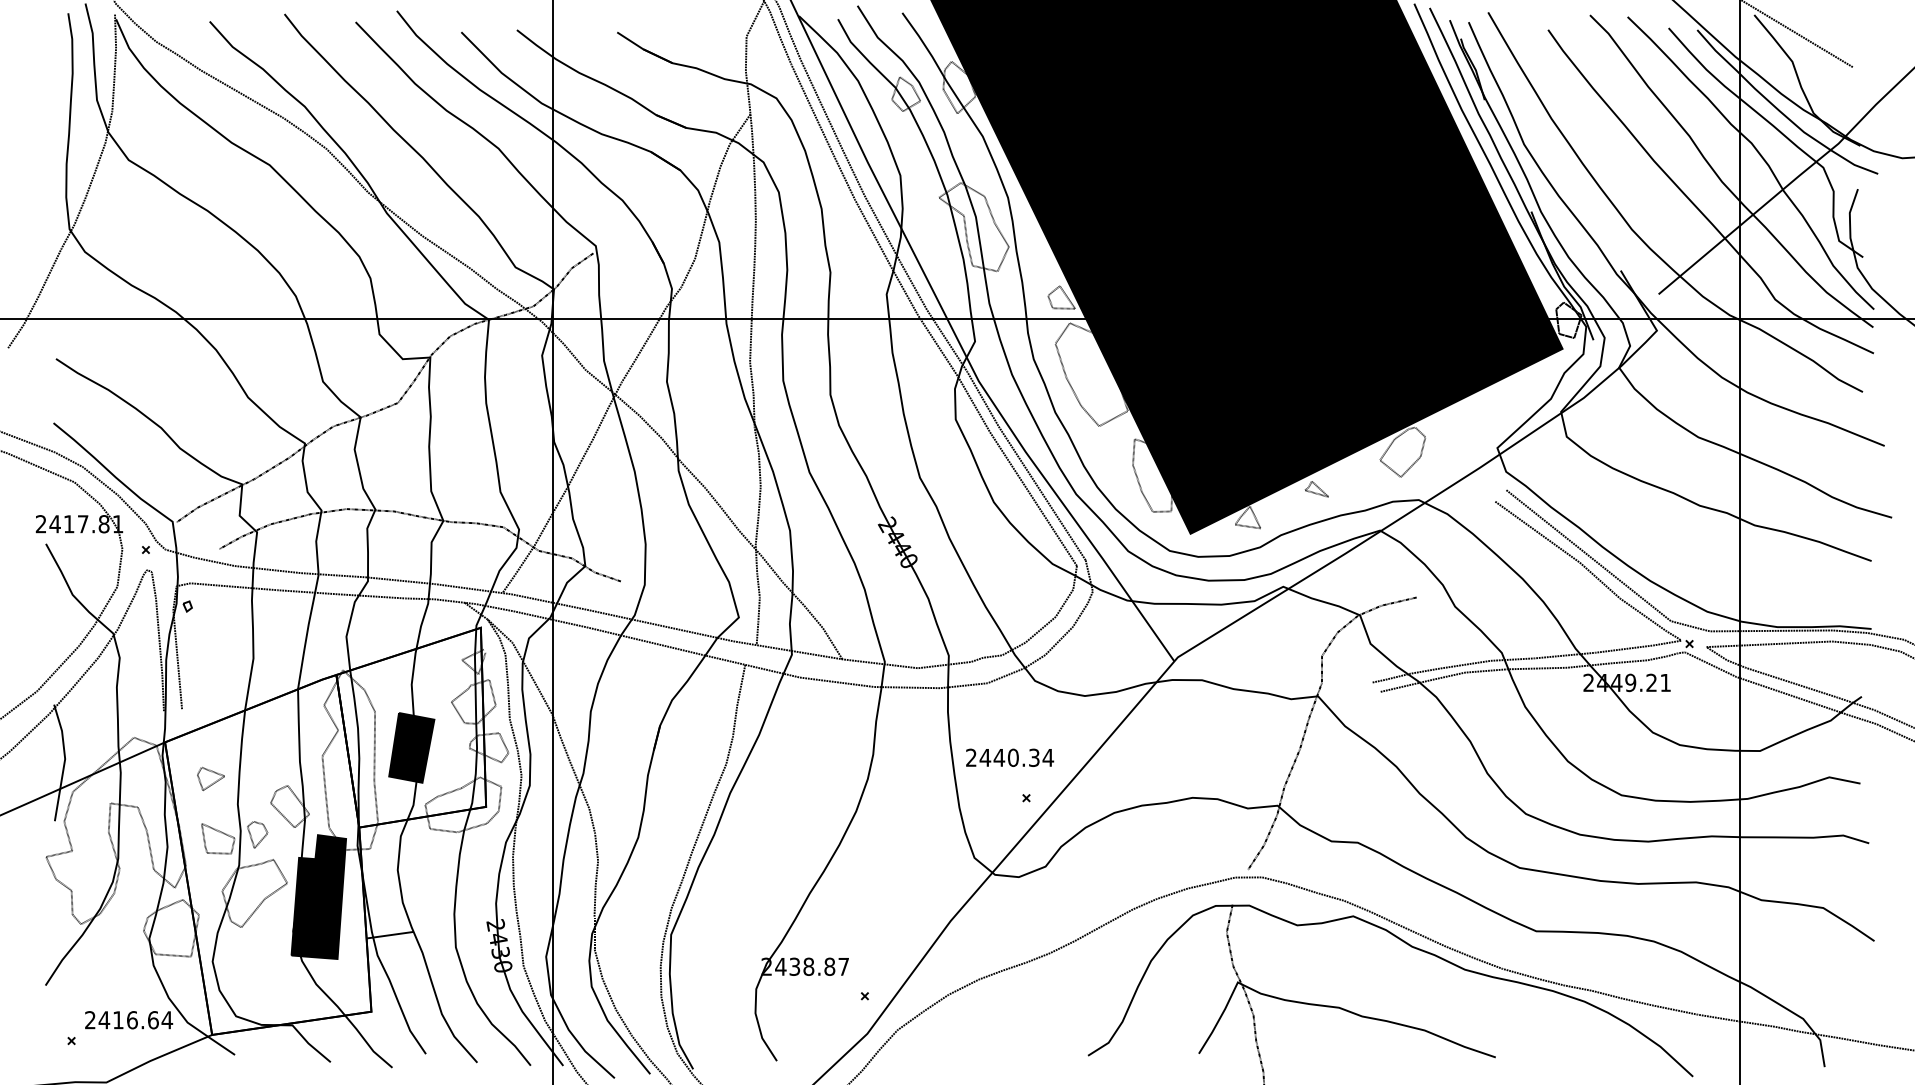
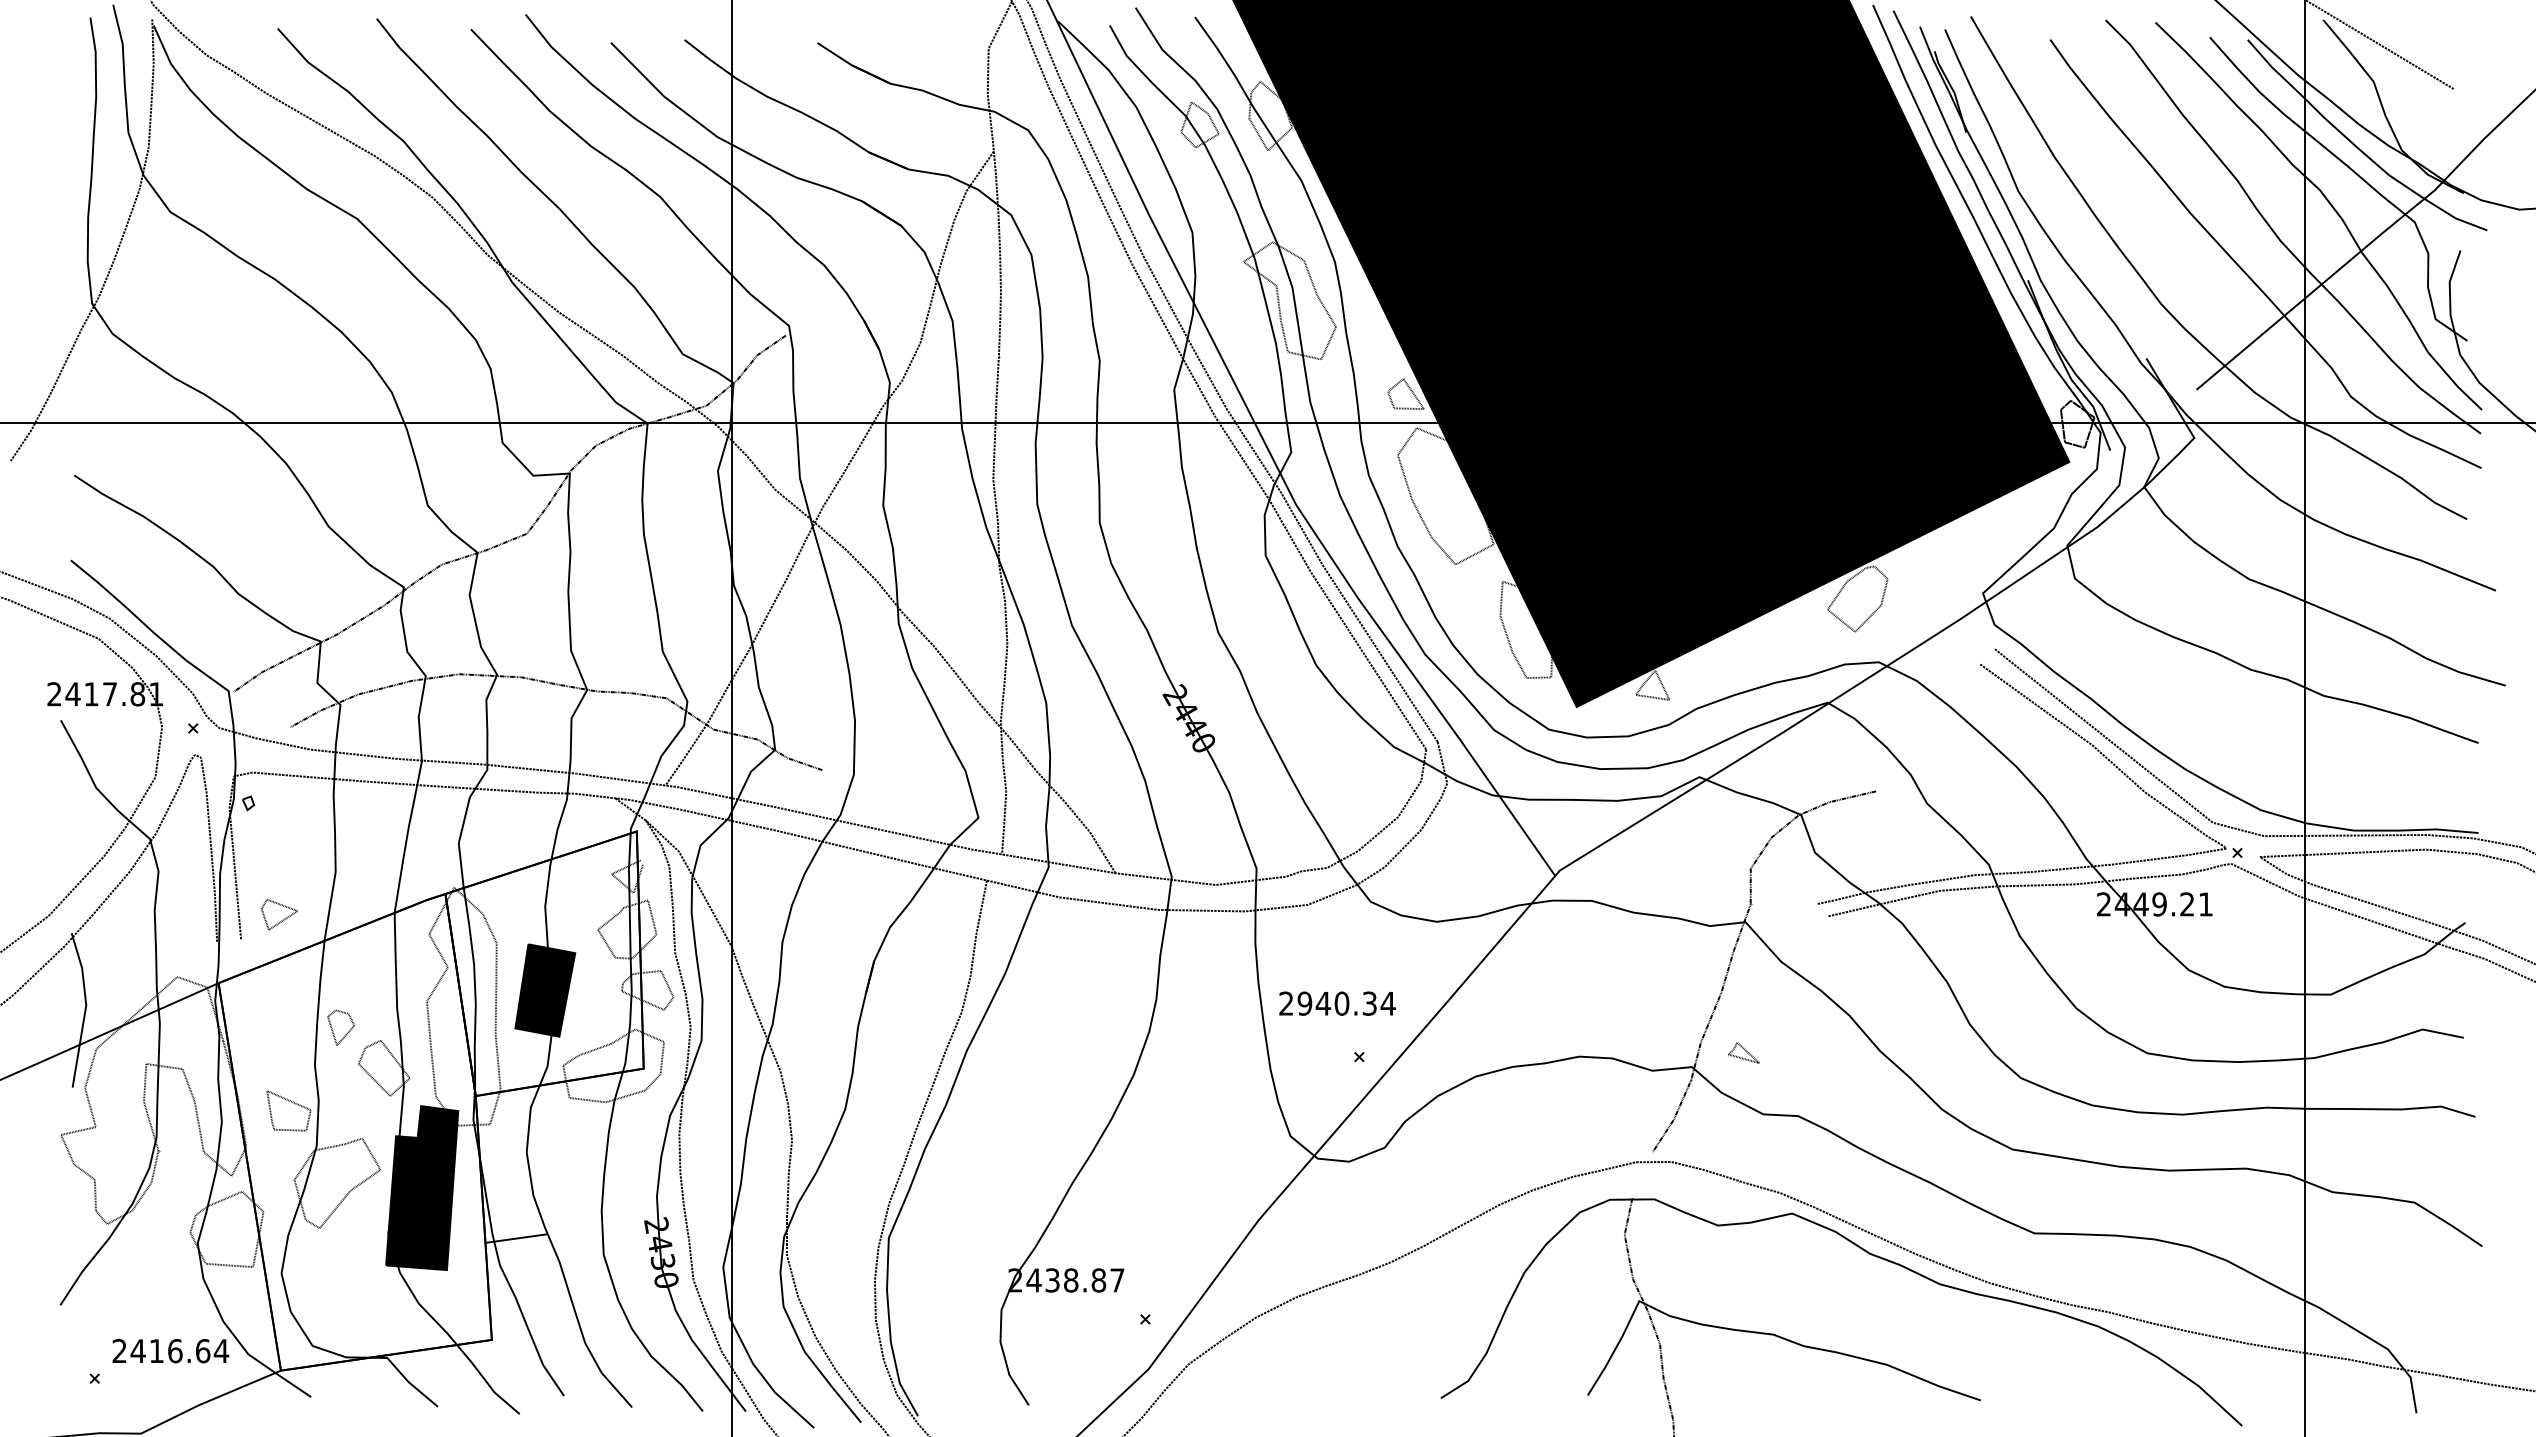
part: (1316, 488) -> (1743, 1052), moved
text: (985, 757) -> (1304, 1003), 2440.34 -> 2940.34
part: (211, 778) -> (279, 914), moved
part: (257, 834) -> (340, 1027), moved

